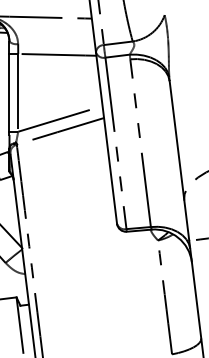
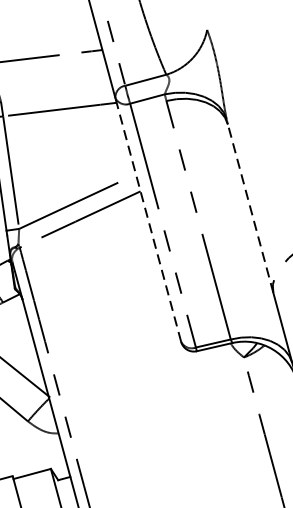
line: (106, 137) -> (148, 219), solid -> dashed
line: (176, 140) -> (250, 208), solid -> dashed

